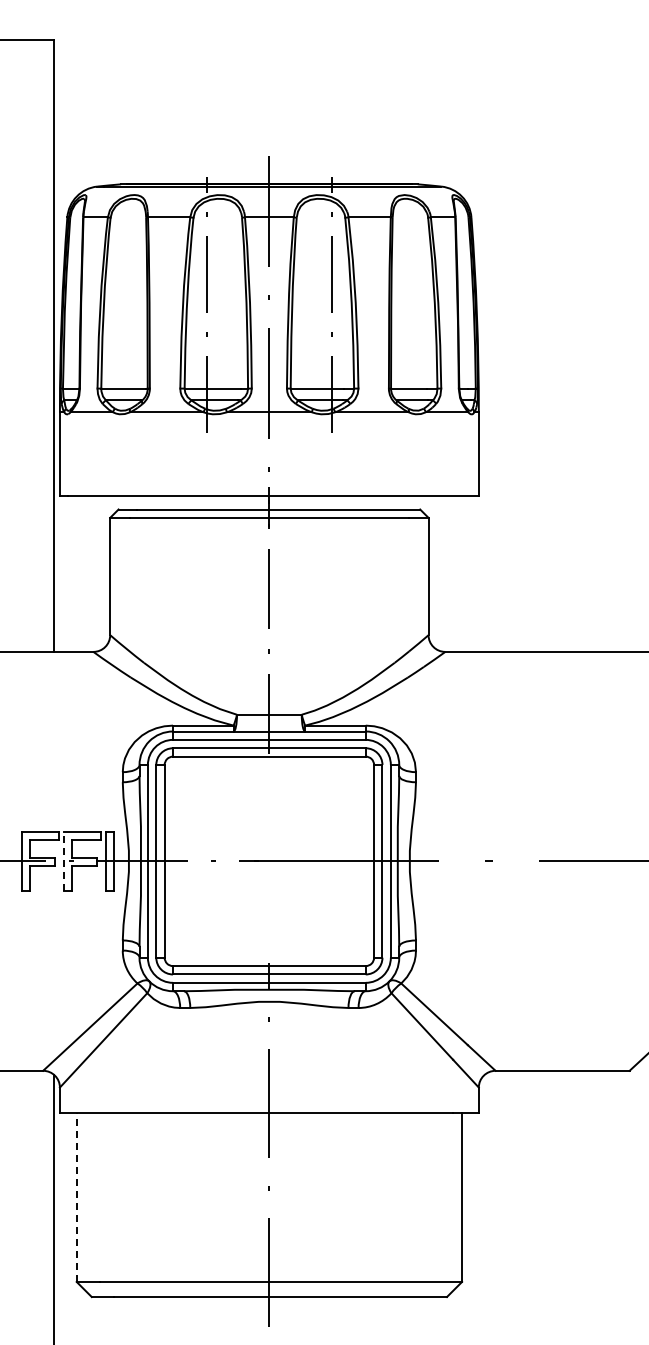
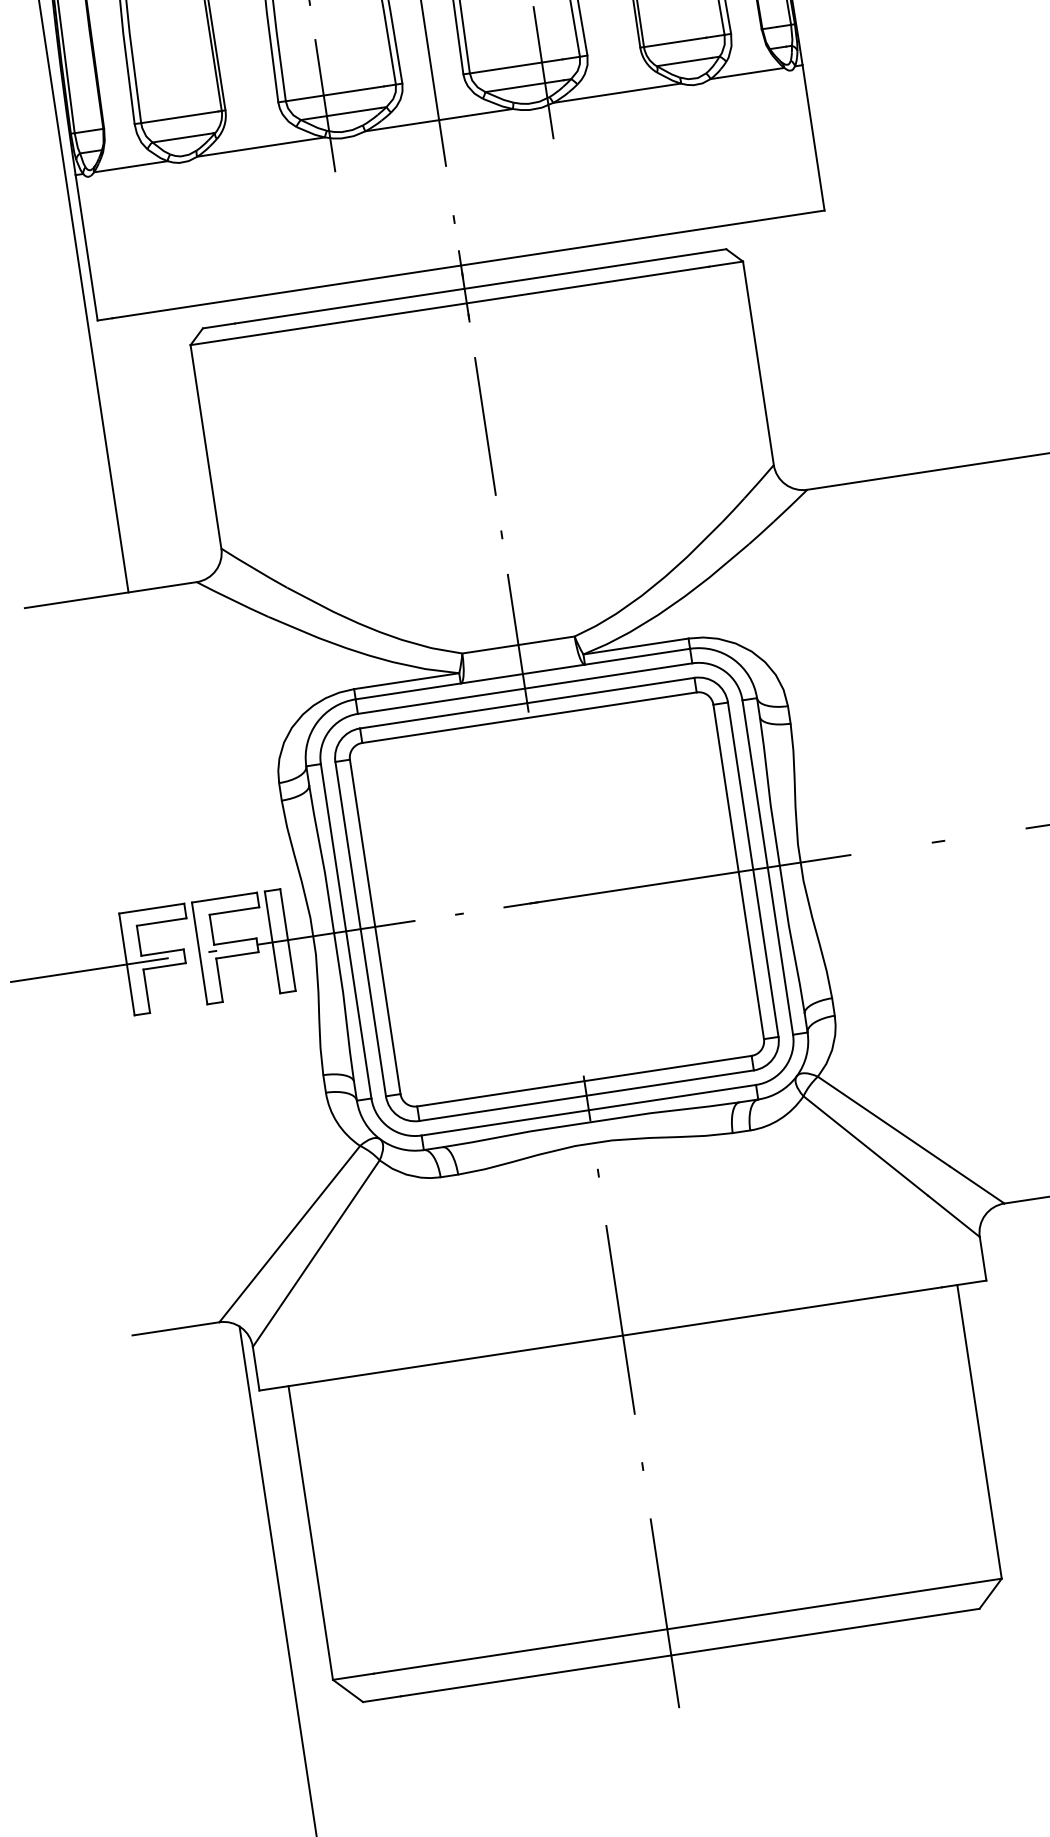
line: (63, 860) -> (199, 951), dashed -> solid
line: (76, 1197) -> (310, 1533), dashed -> solid

